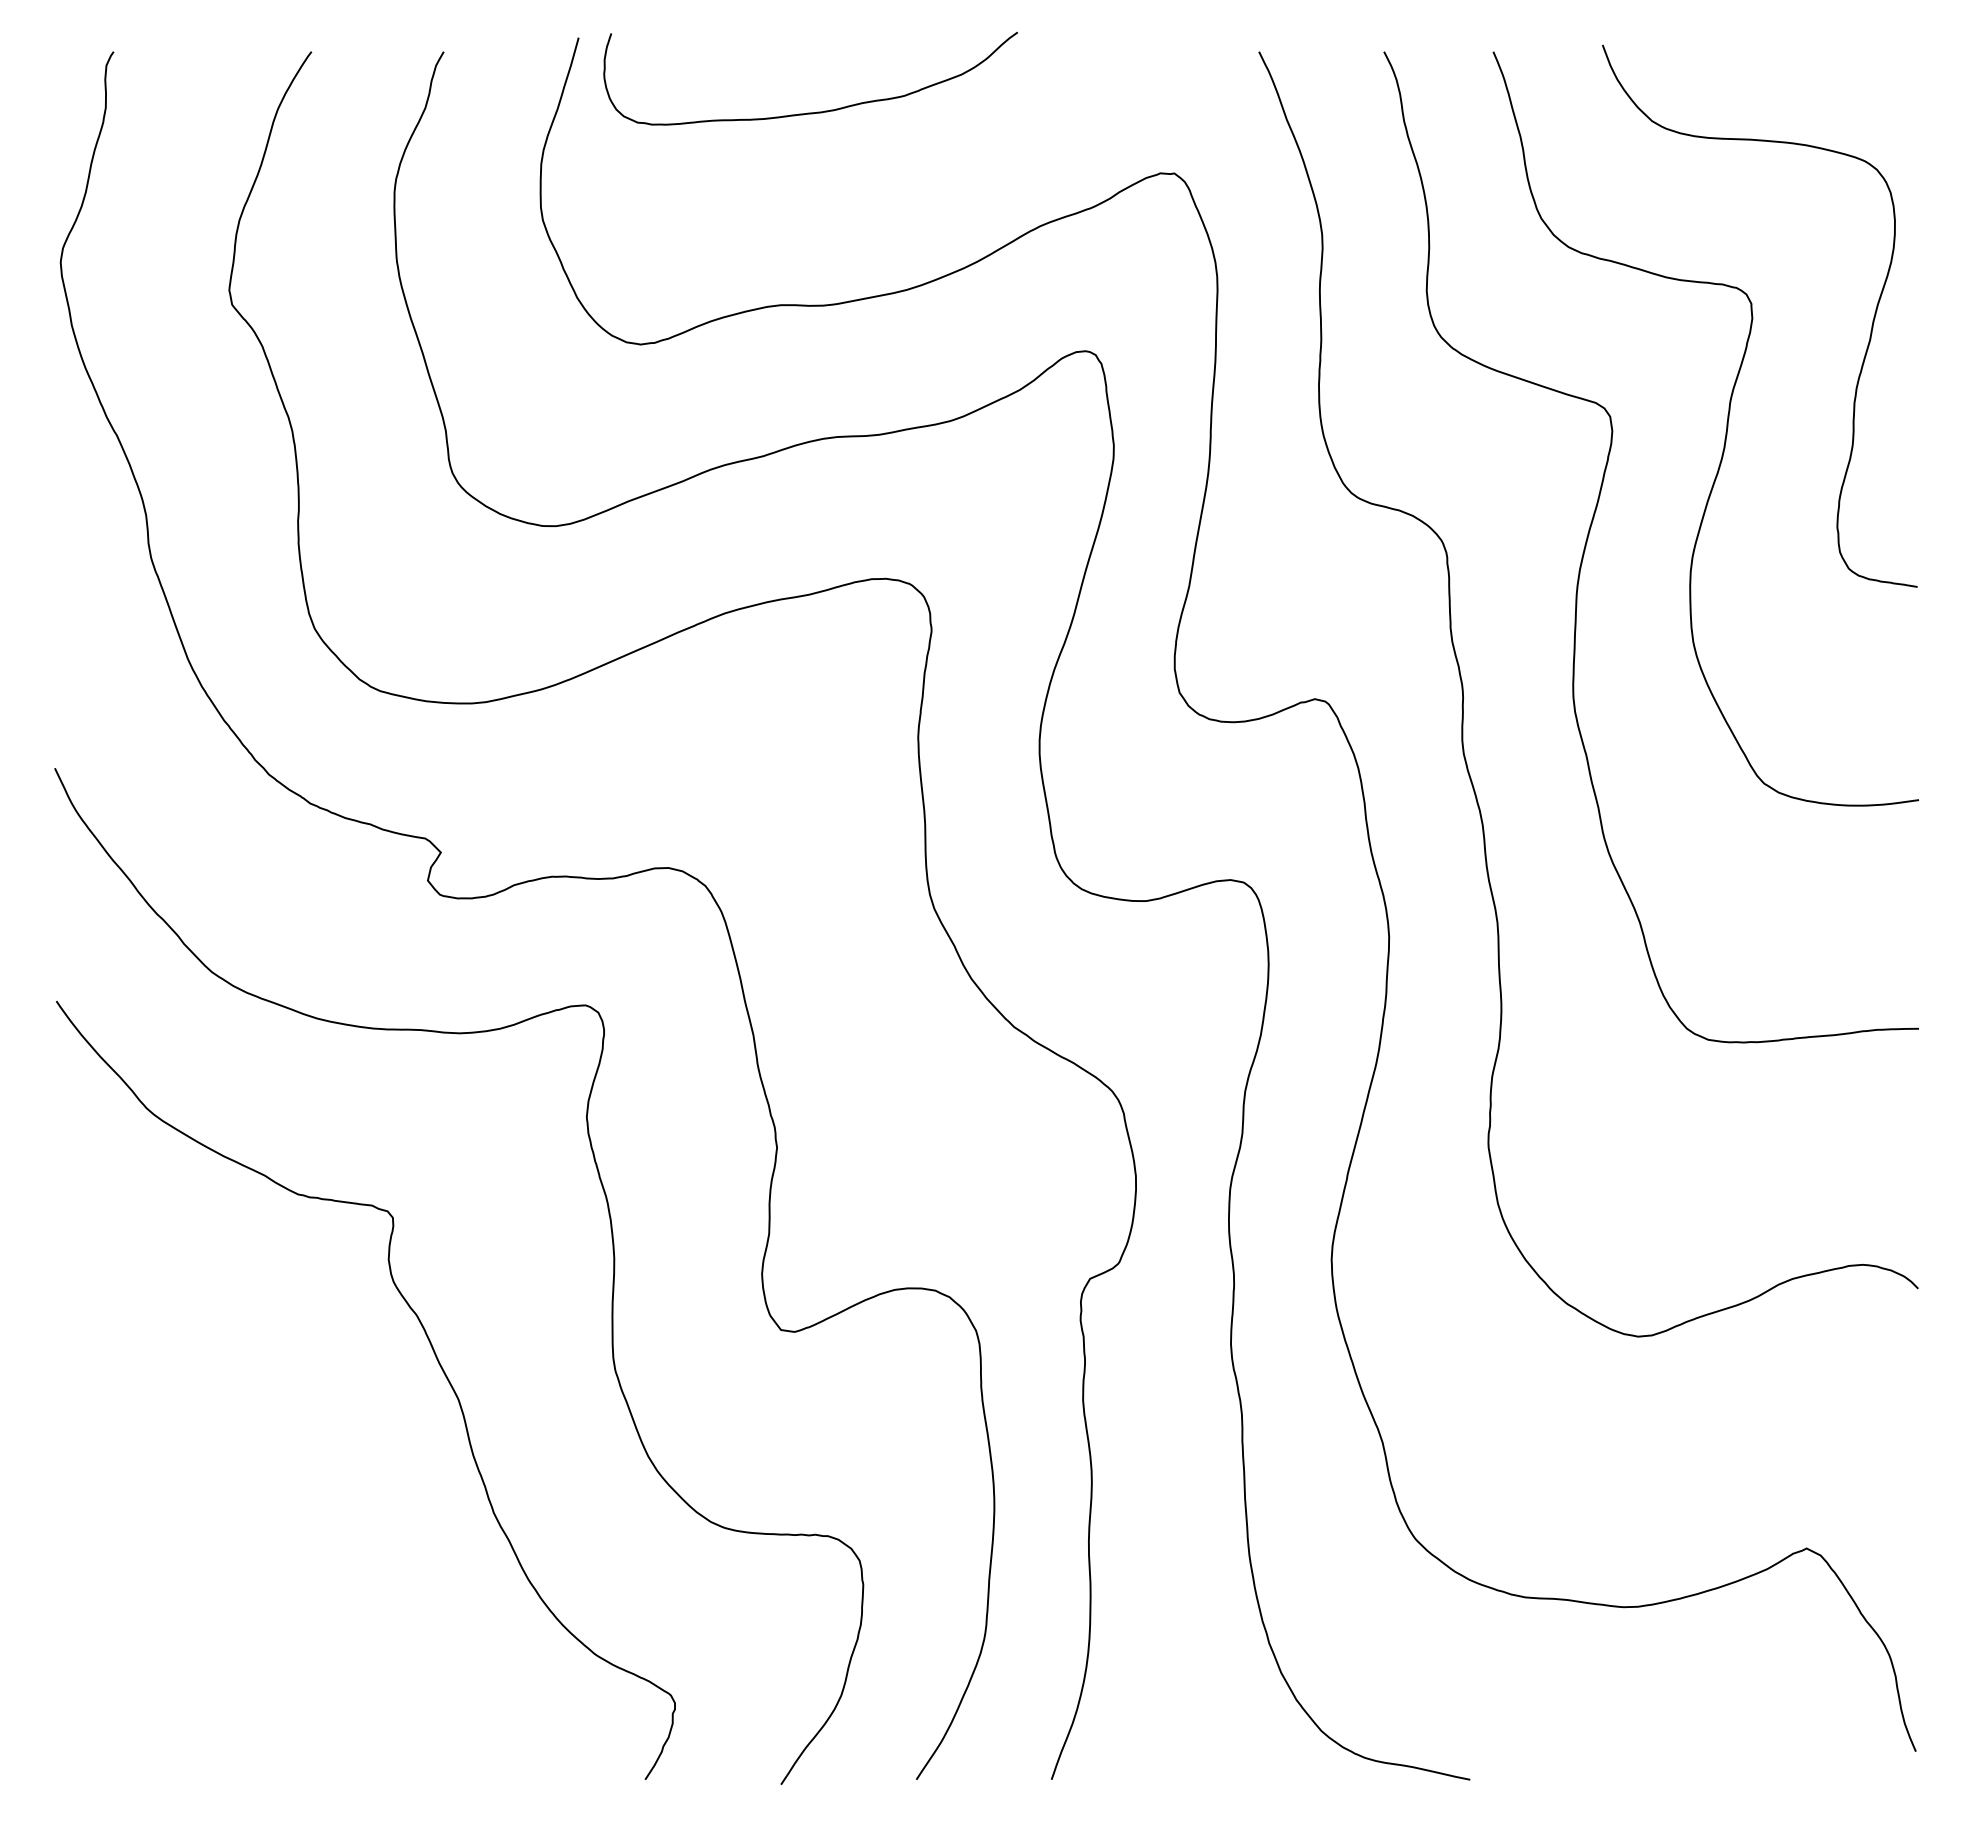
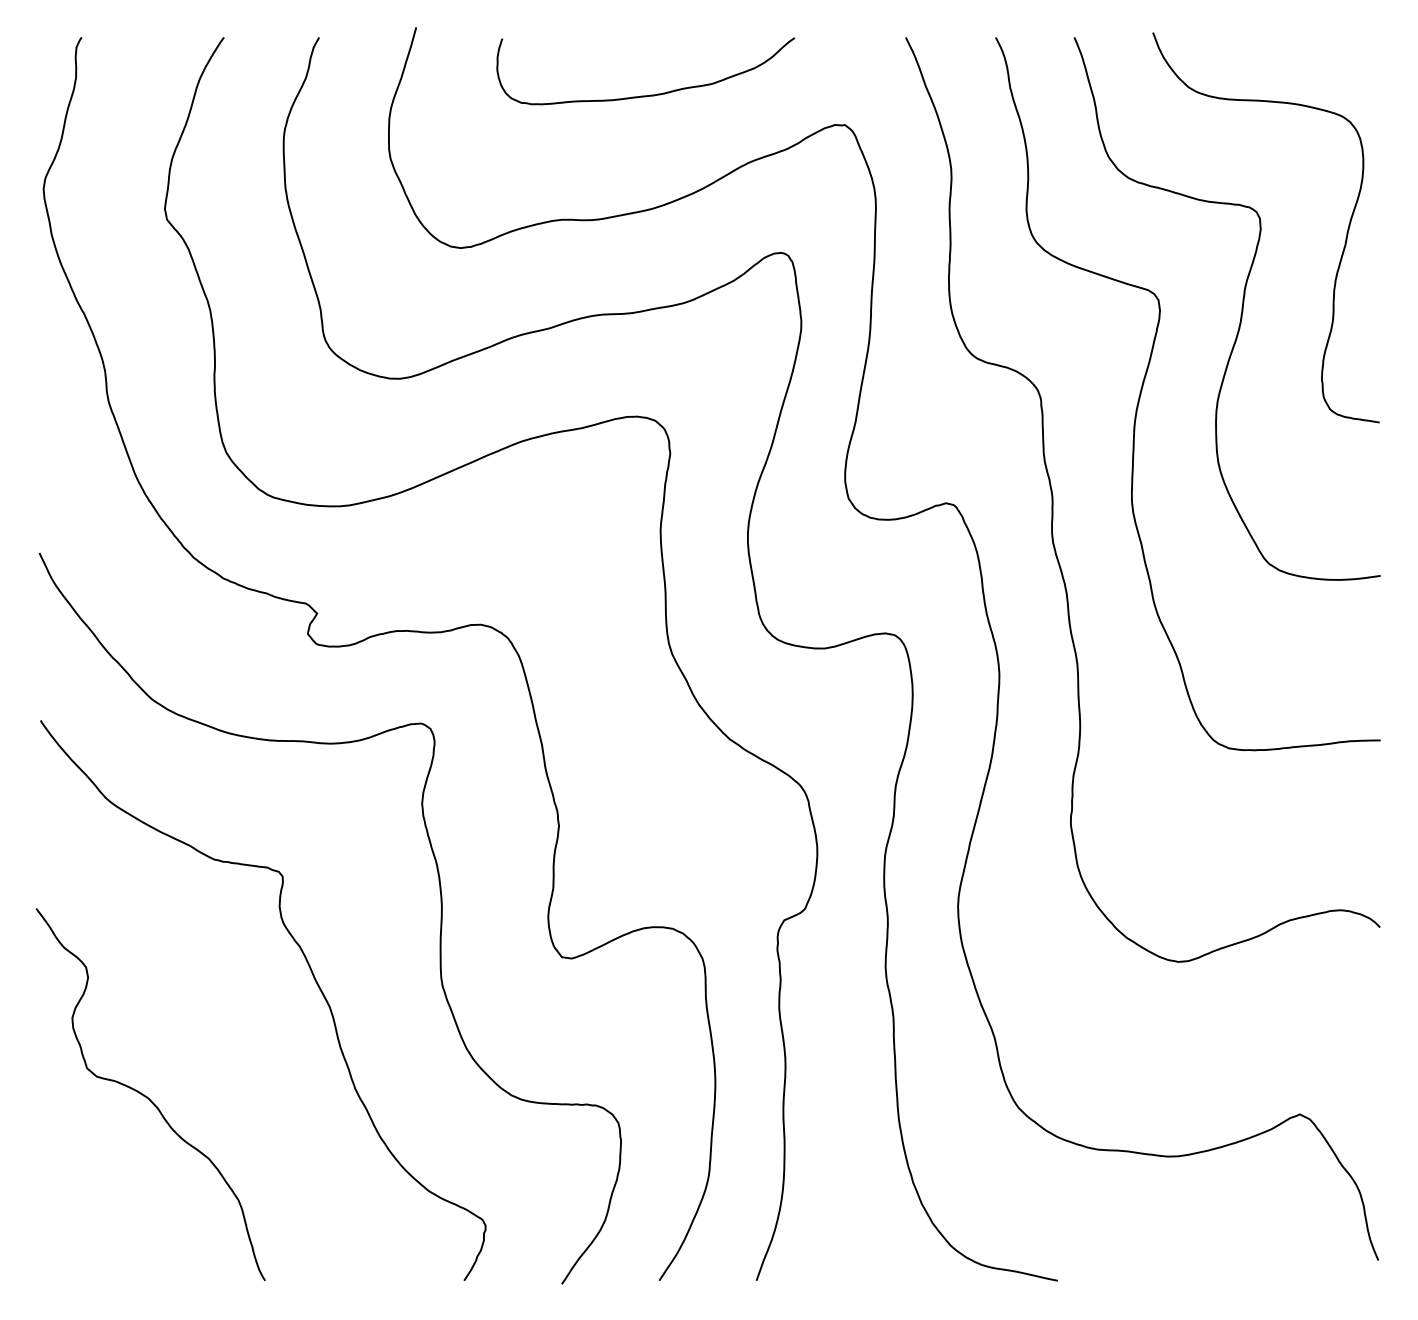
curve: (817, 111) -> (650, 94), moved
curve: (205, 1524) -> (147, 1097), added

